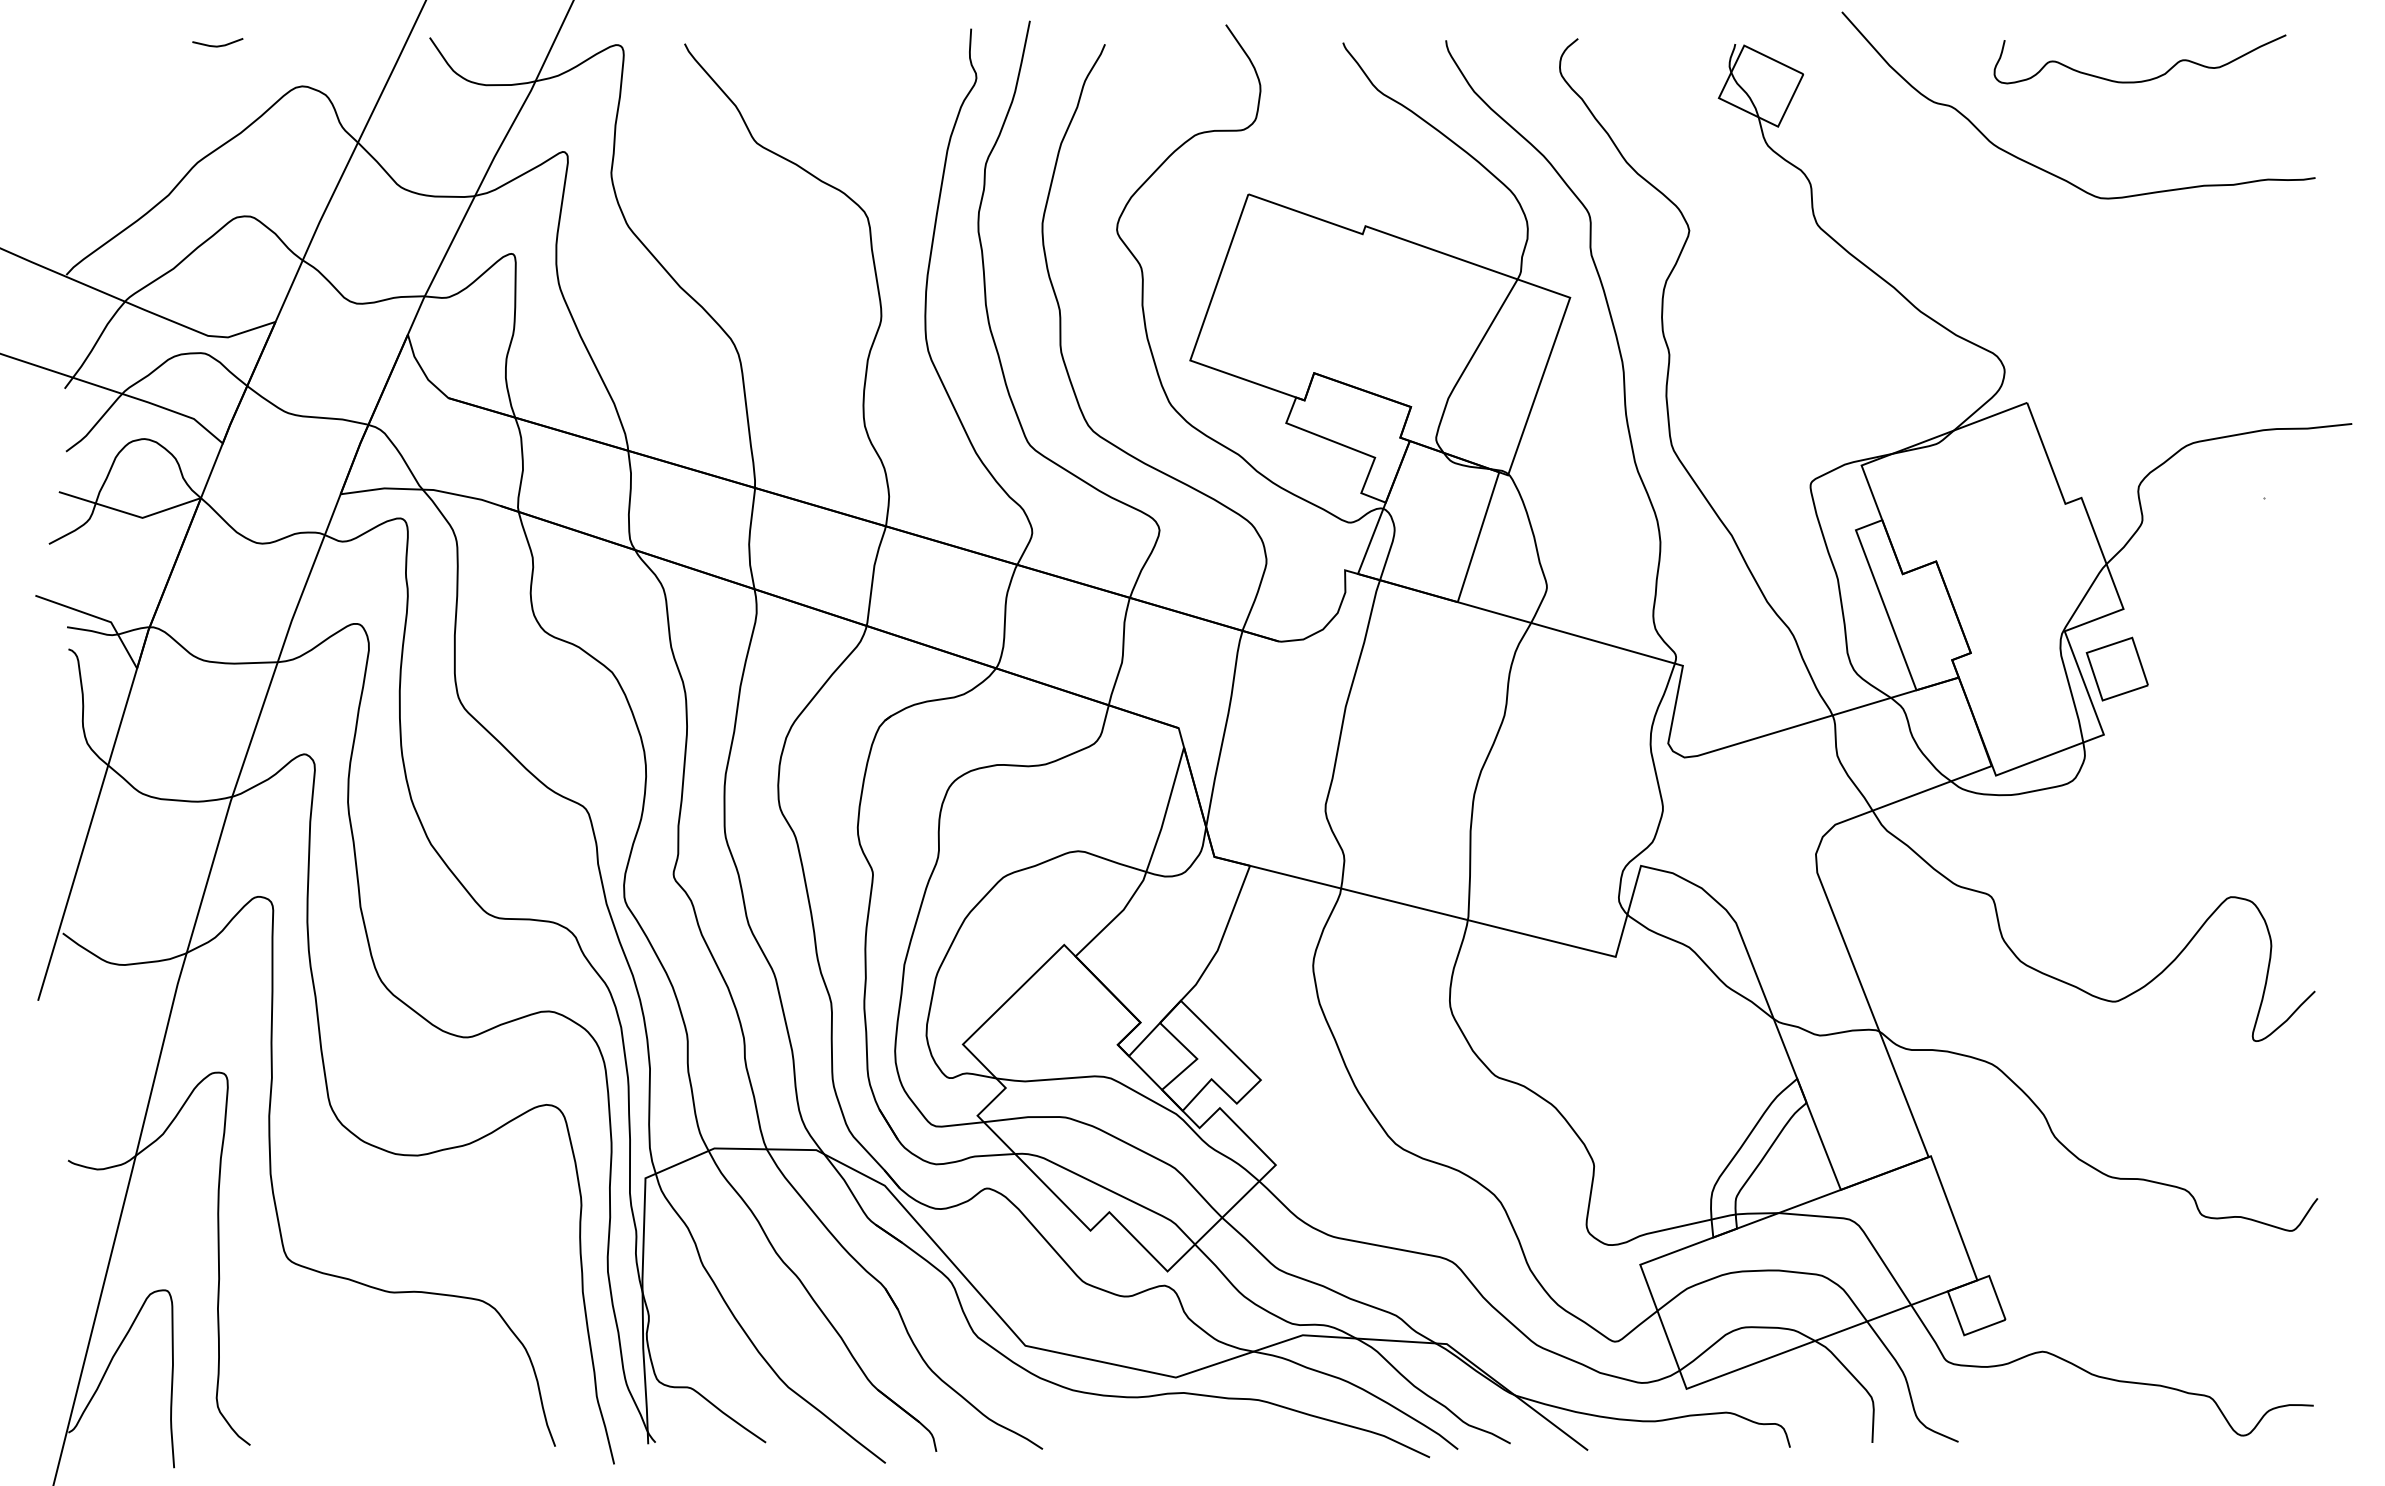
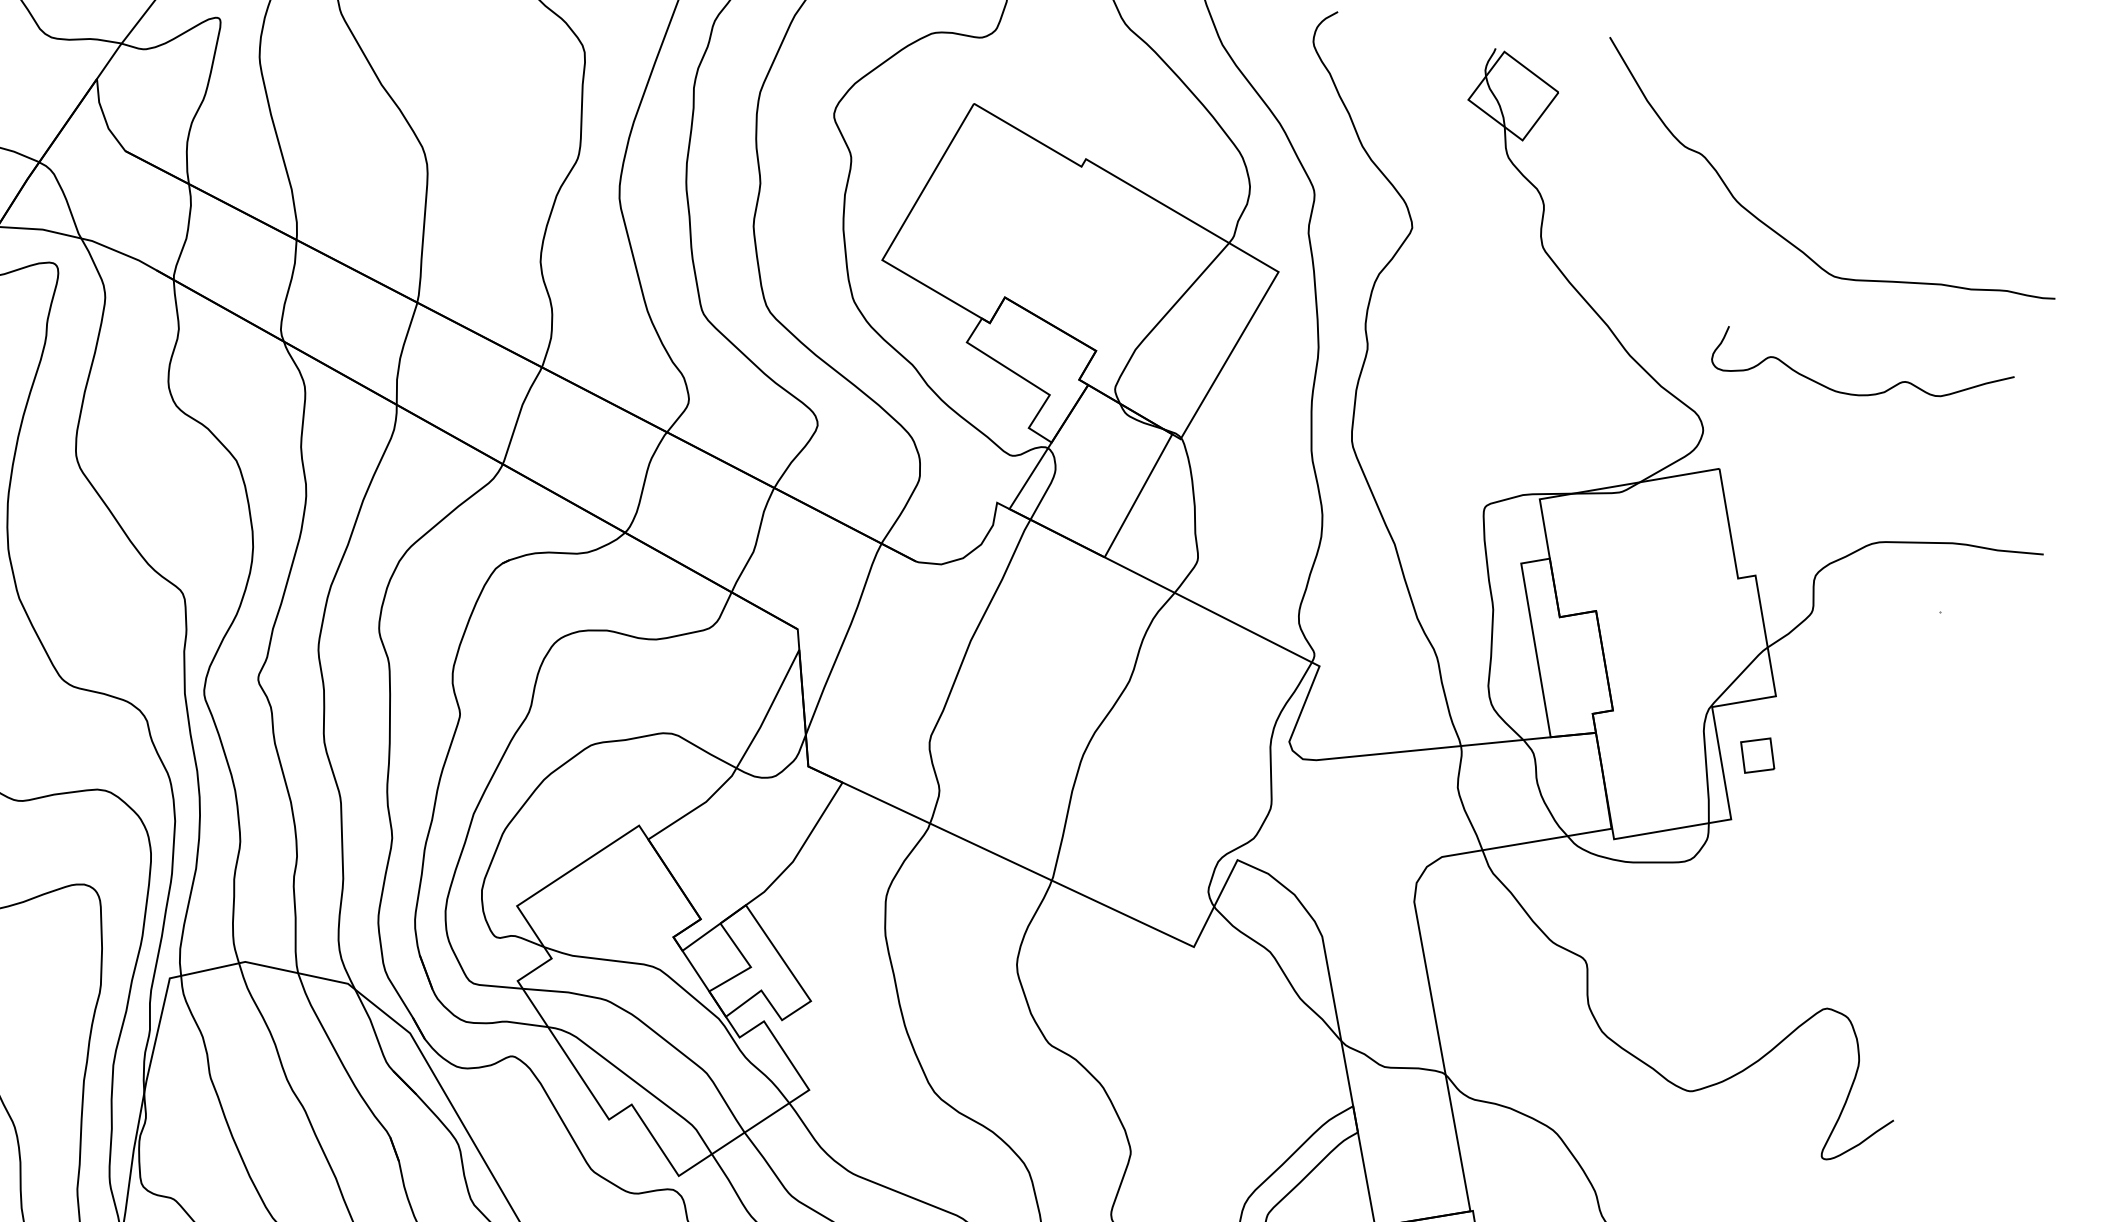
curve: (2140, 80) -> (1858, 393), moved
part: (2116, 668) -> (1757, 754), size x0.6

